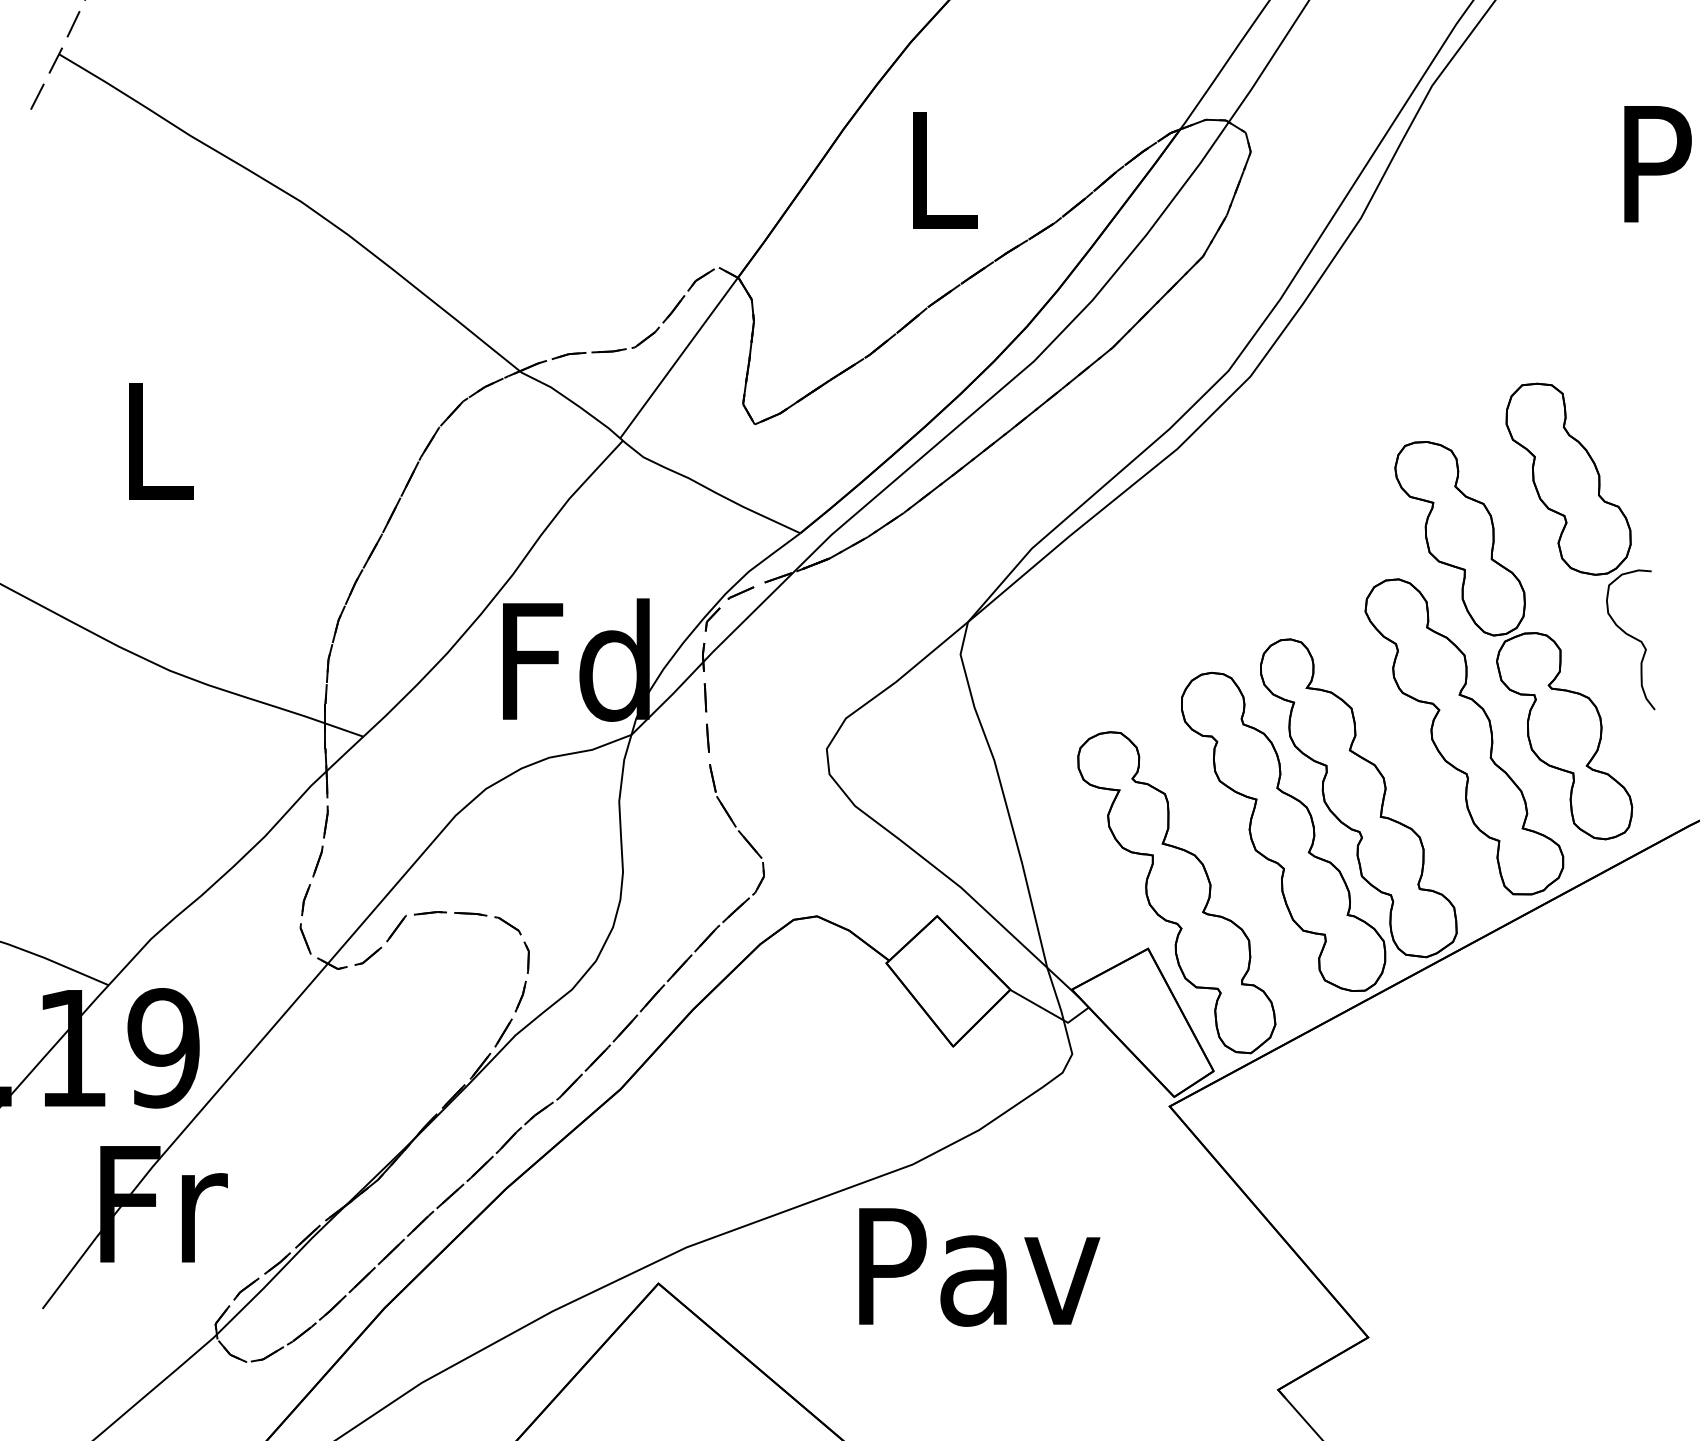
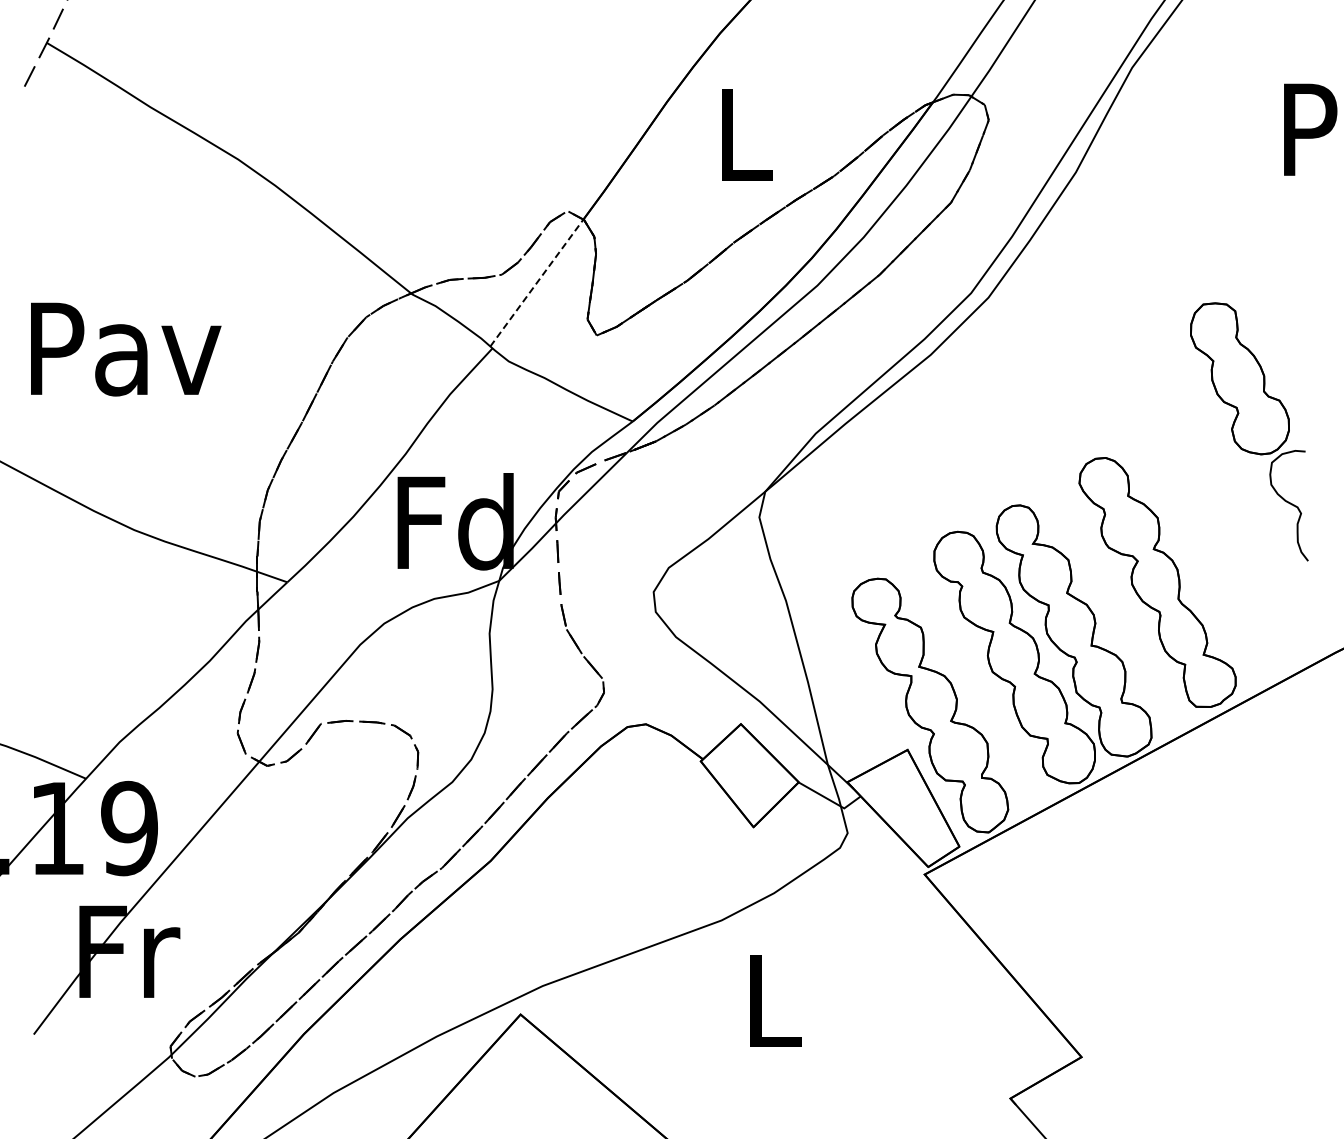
line: (679, 357) -> (537, 282), solid -> dashed
text: (159, 442) -> (126, 349), L -> Pav
part: (1513, 640) -> (1196, 506), removed
text: (979, 1267) -> (774, 1001), Pav -> L

